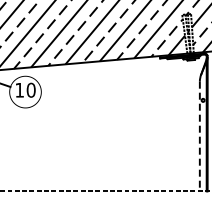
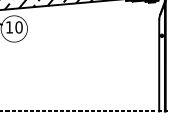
line: (199, 136) -> (158, 65), dashed -> solid

